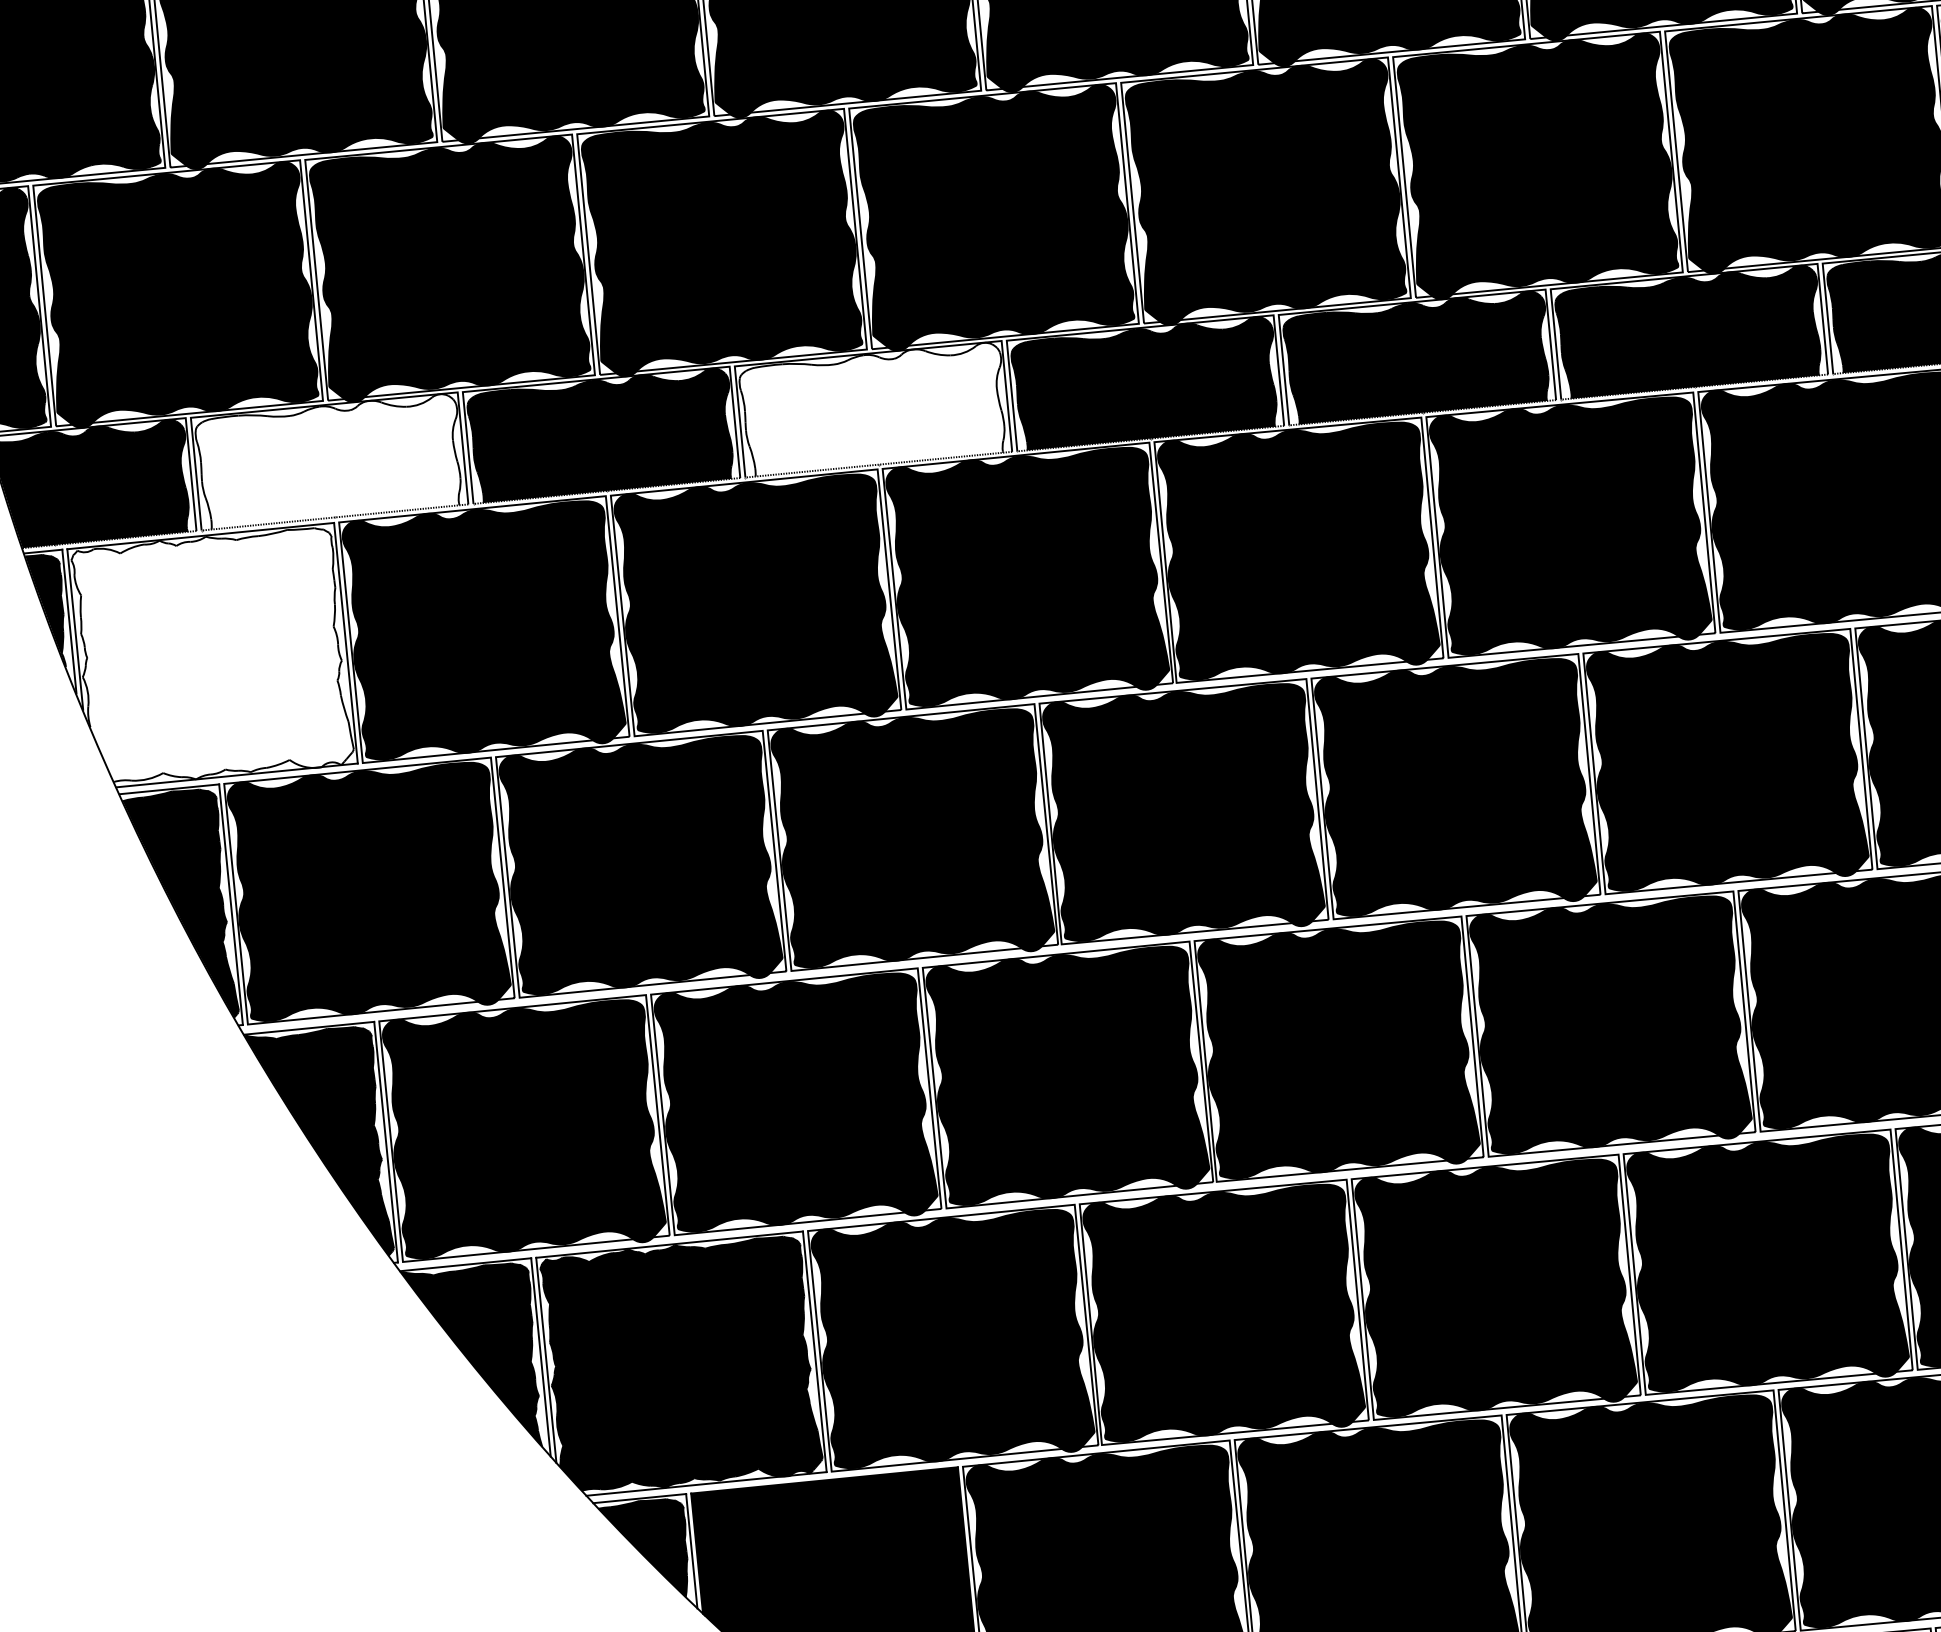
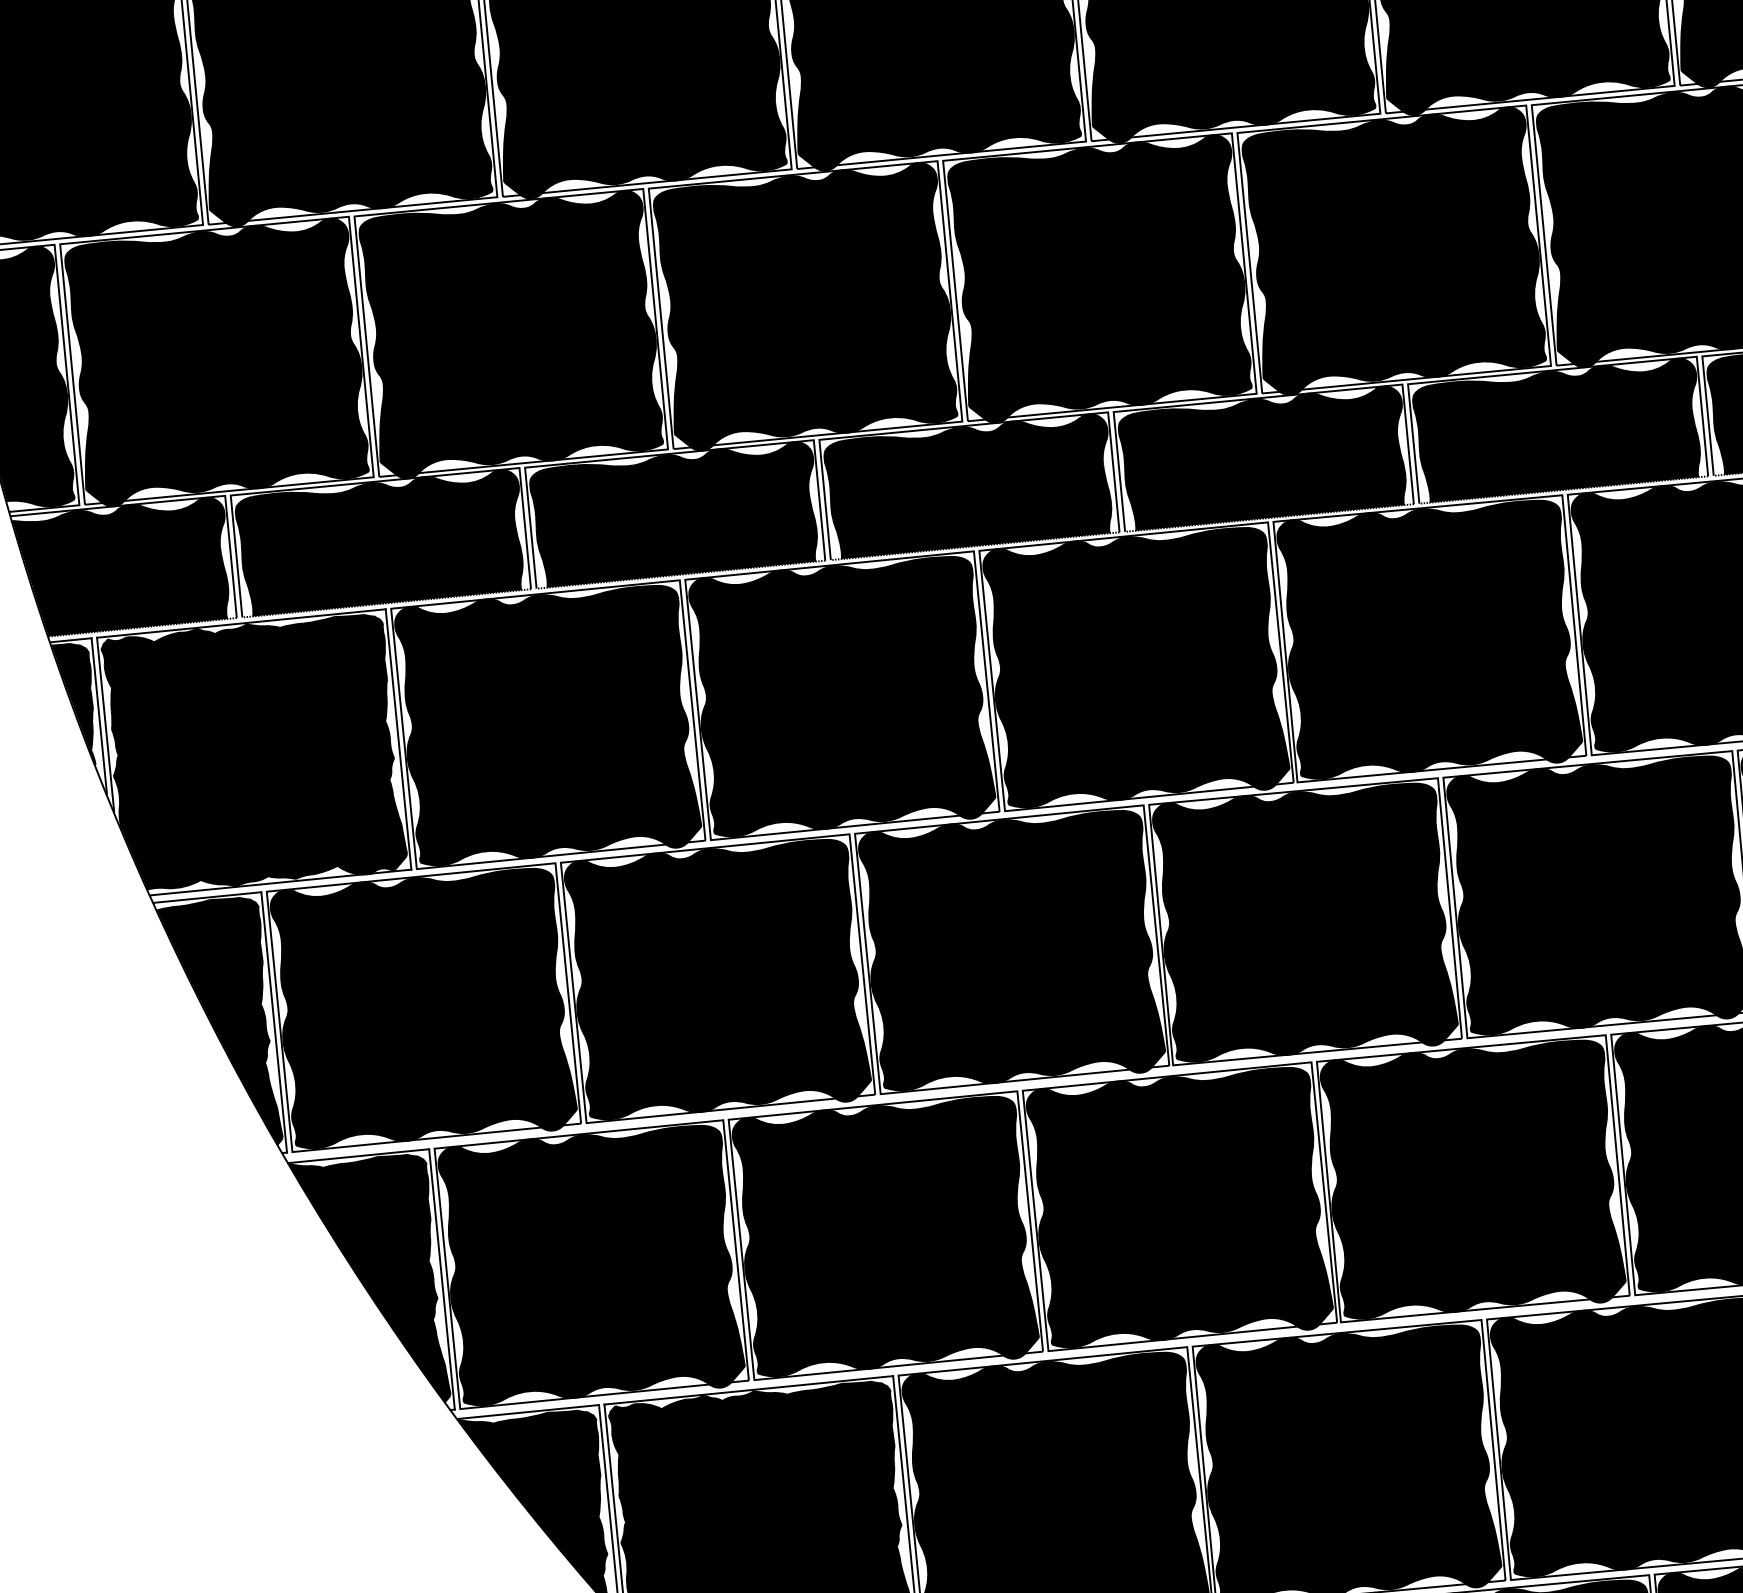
fill: (871, 409) -> (967, 486), added
fill: (327, 461) -> (378, 542), added
fill: (212, 654) -> (254, 751), added

